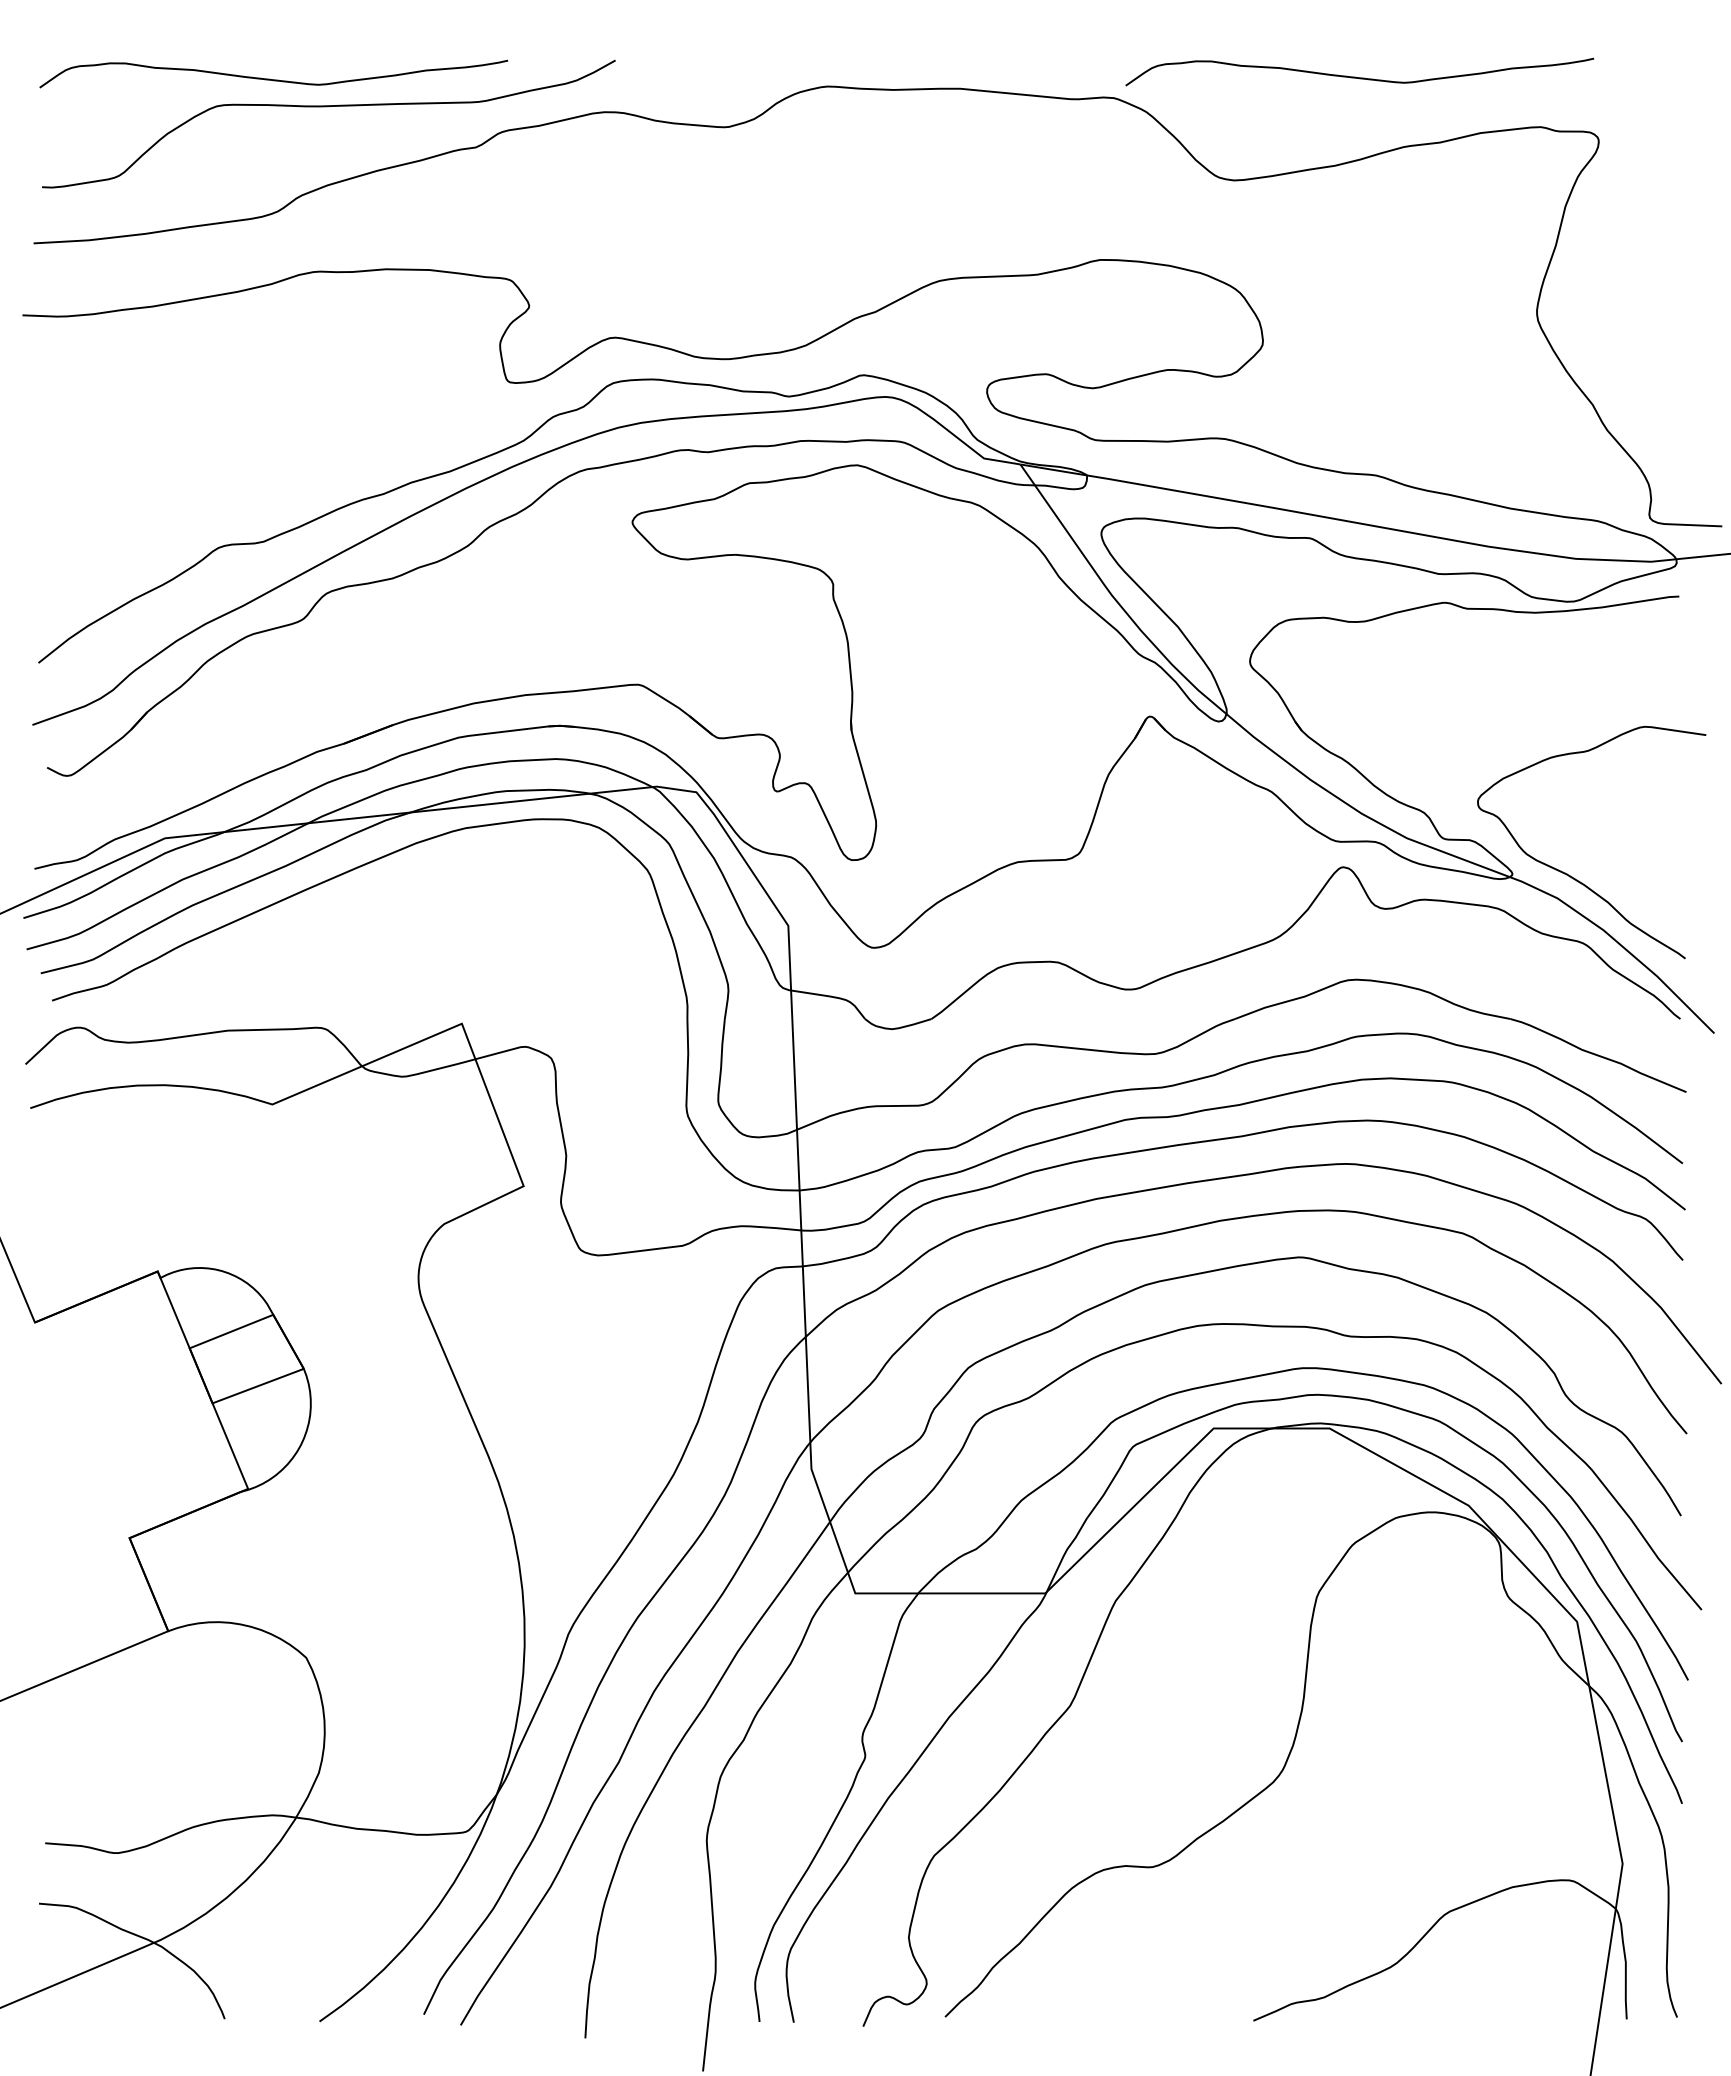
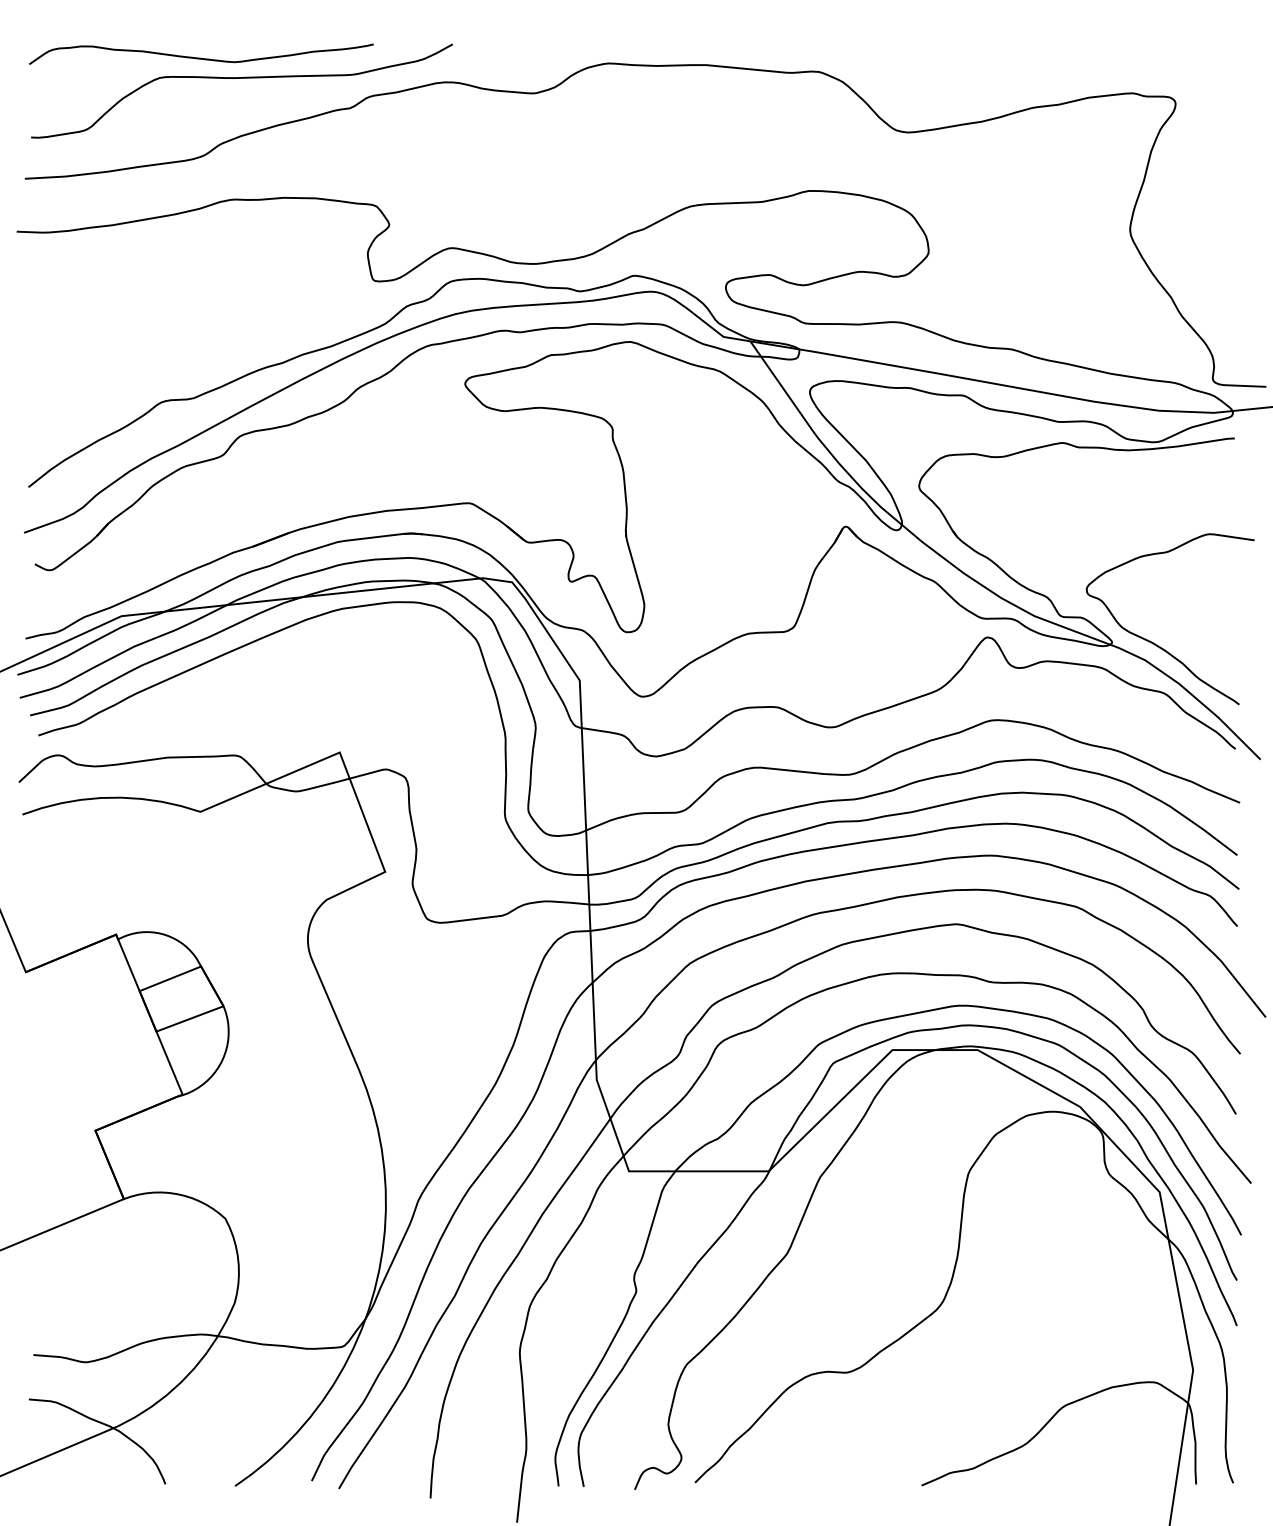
curve: (1359, 77) -> (999, 56), removed

